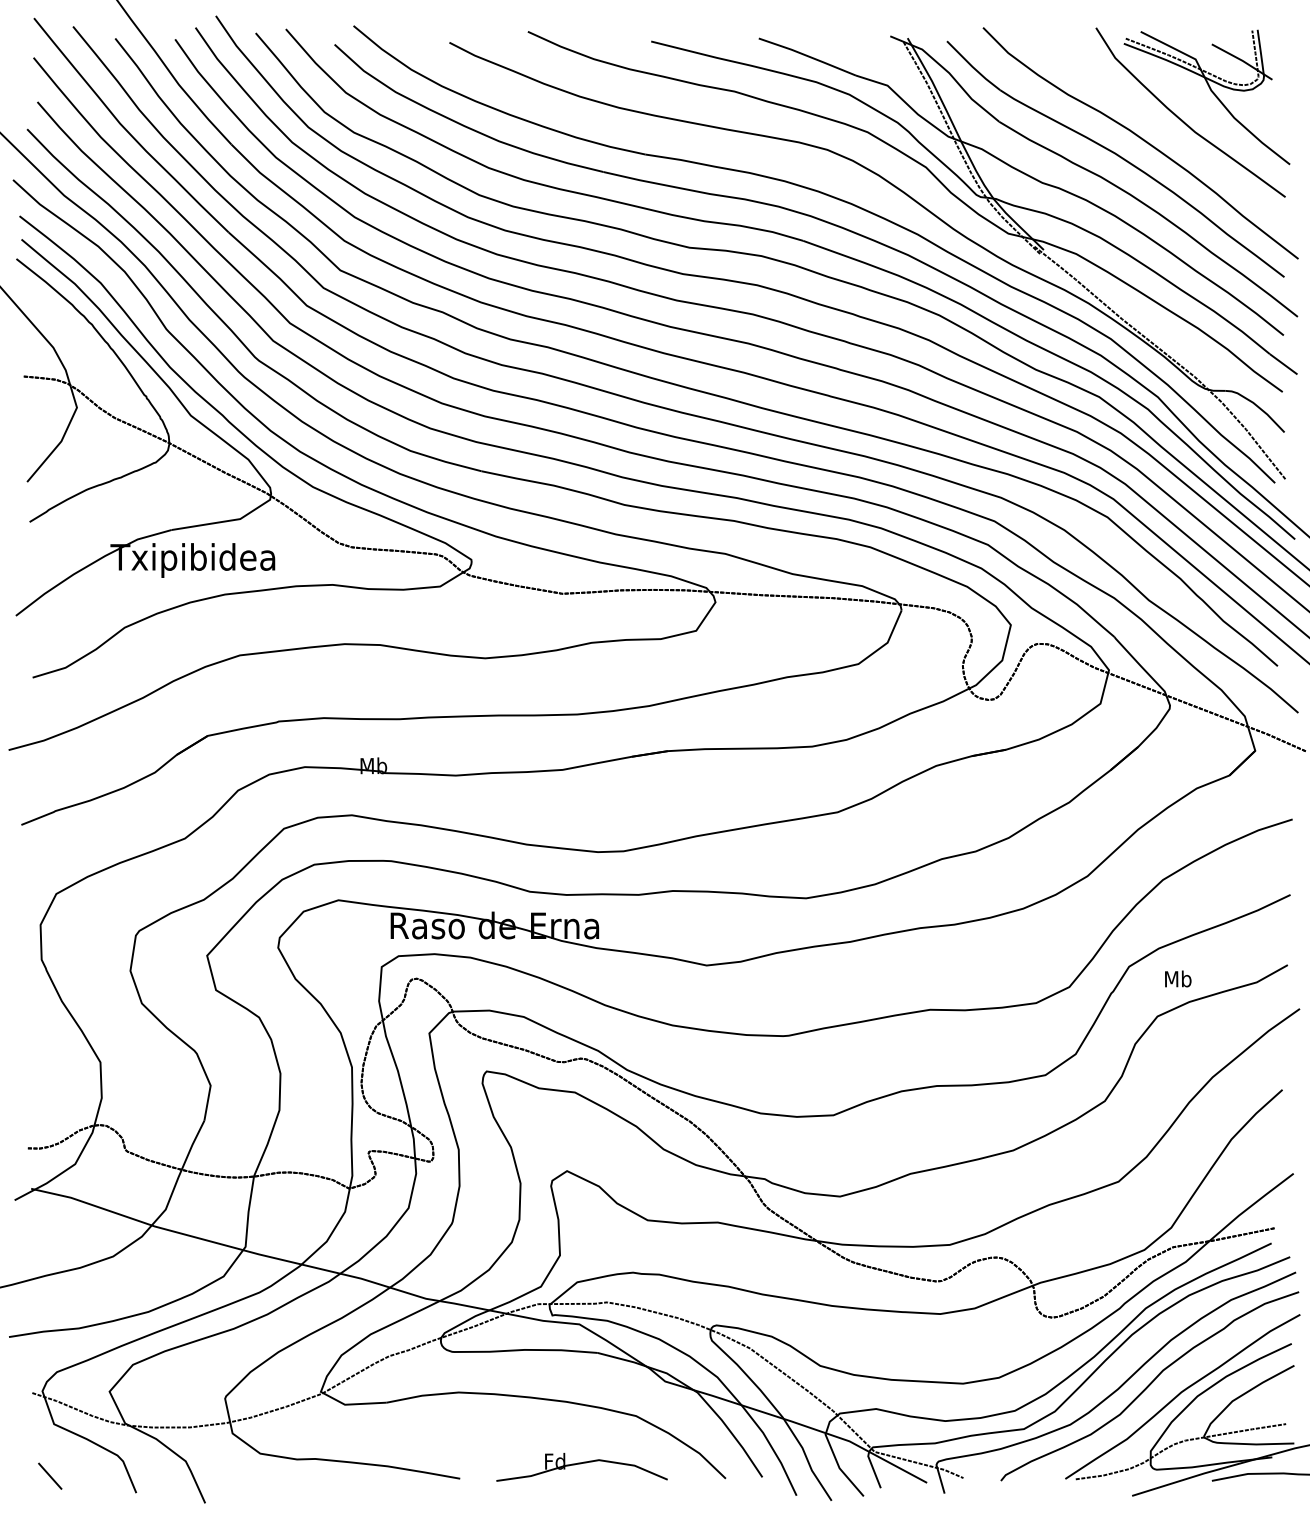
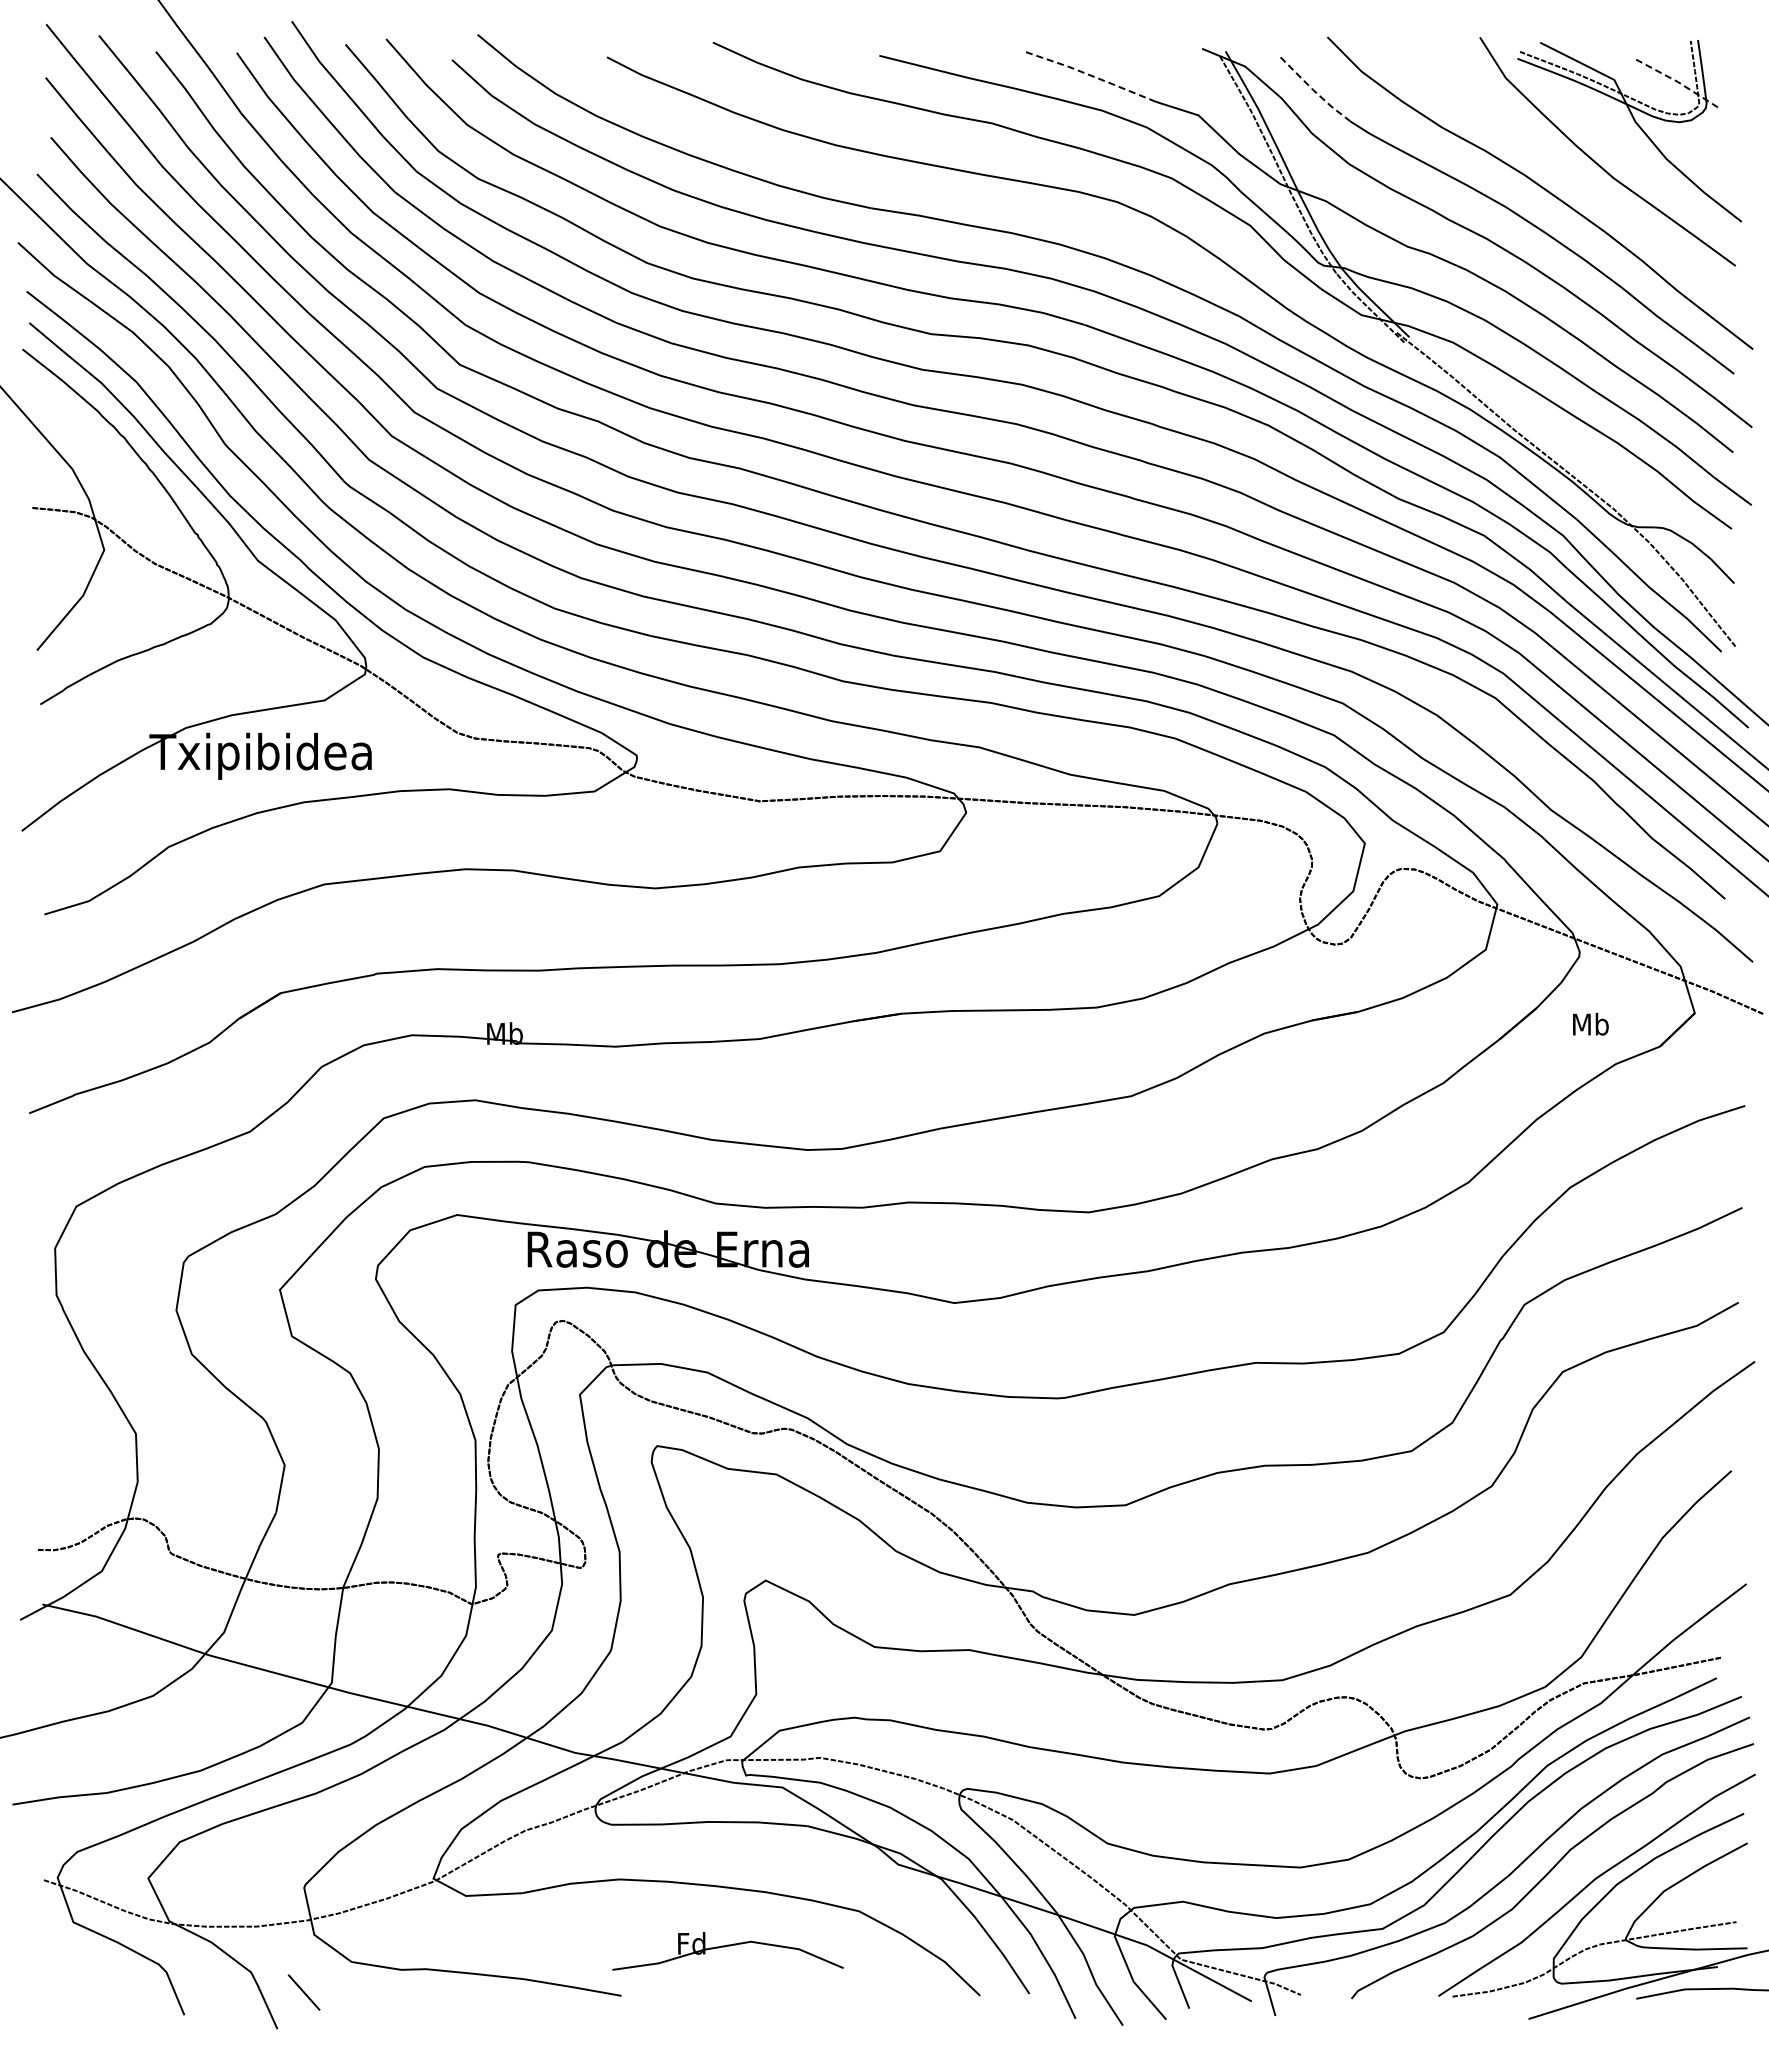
line: (807, 56) -> (1090, 75), solid -> dashed
line: (1242, 61) -> (1677, 82), solid -> dashed
line: (972, 67) -> (1313, 90), solid -> dashed
text: (1178, 978) -> (1590, 1023), moved
part: (581, 1467) -> (727, 1951), moved
line: (49, 1476) -> (303, 1992), moved

